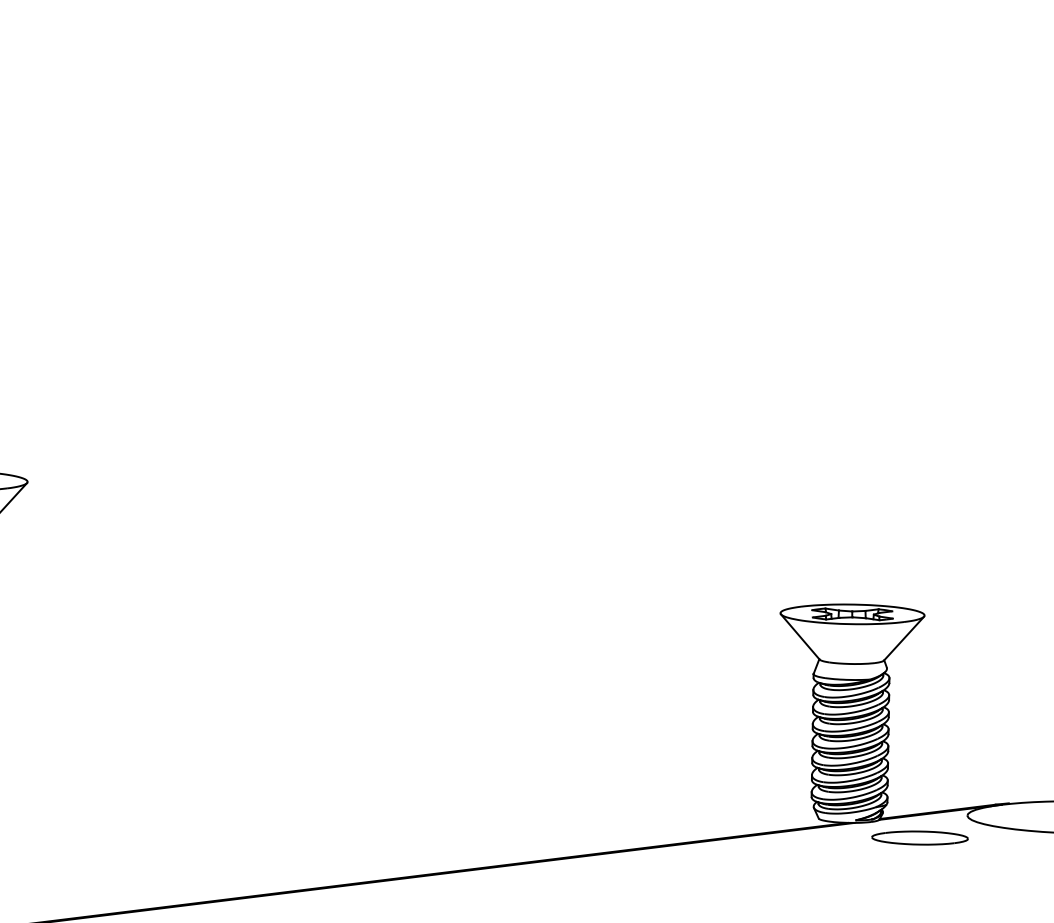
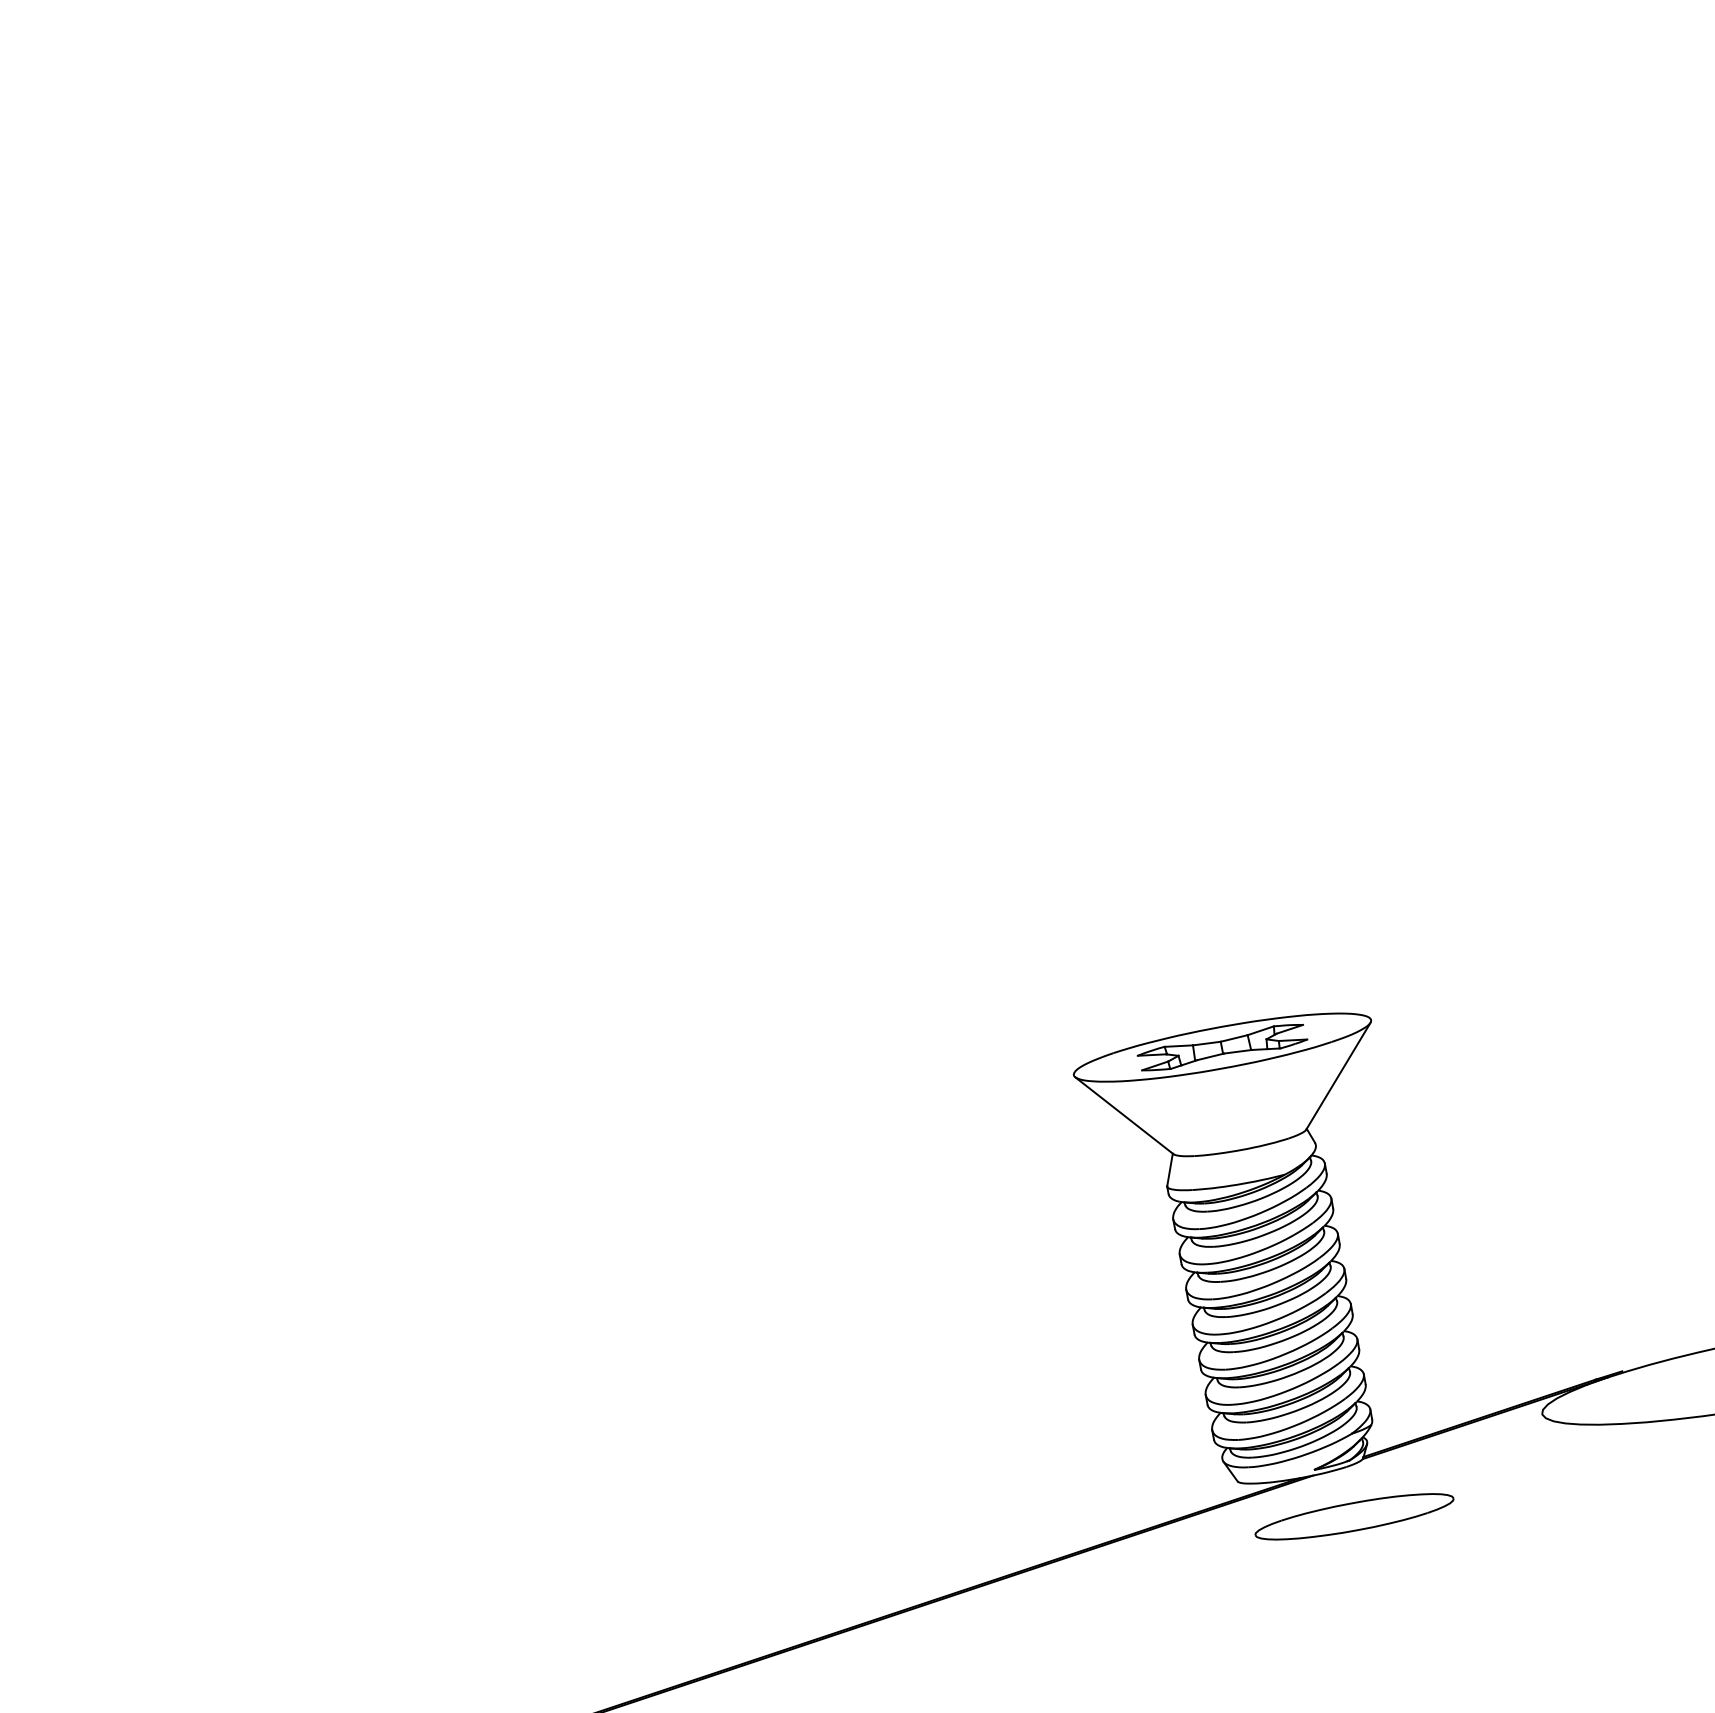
part: (919, 837) -> (1353, 1515), moved

